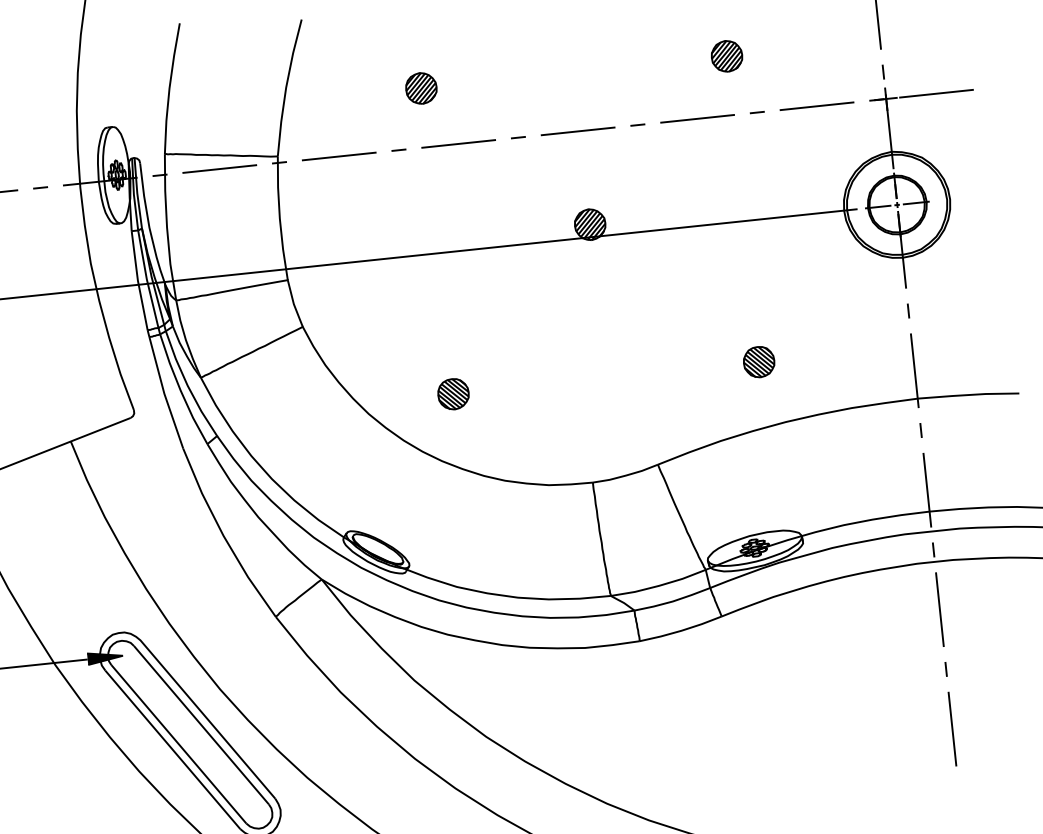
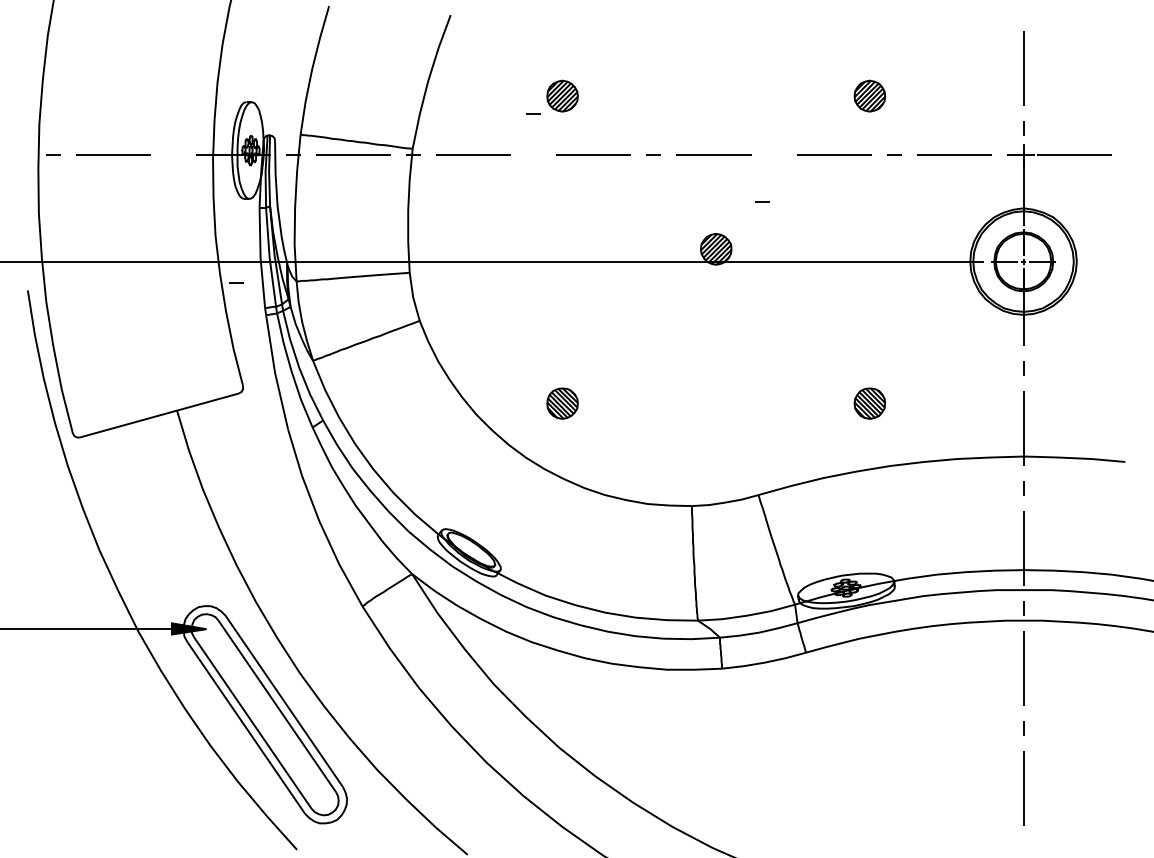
line: (638, 124) -> (762, 201), moved
line: (398, 149) -> (533, 113), moved
line: (40, 187) -> (236, 282), moved

